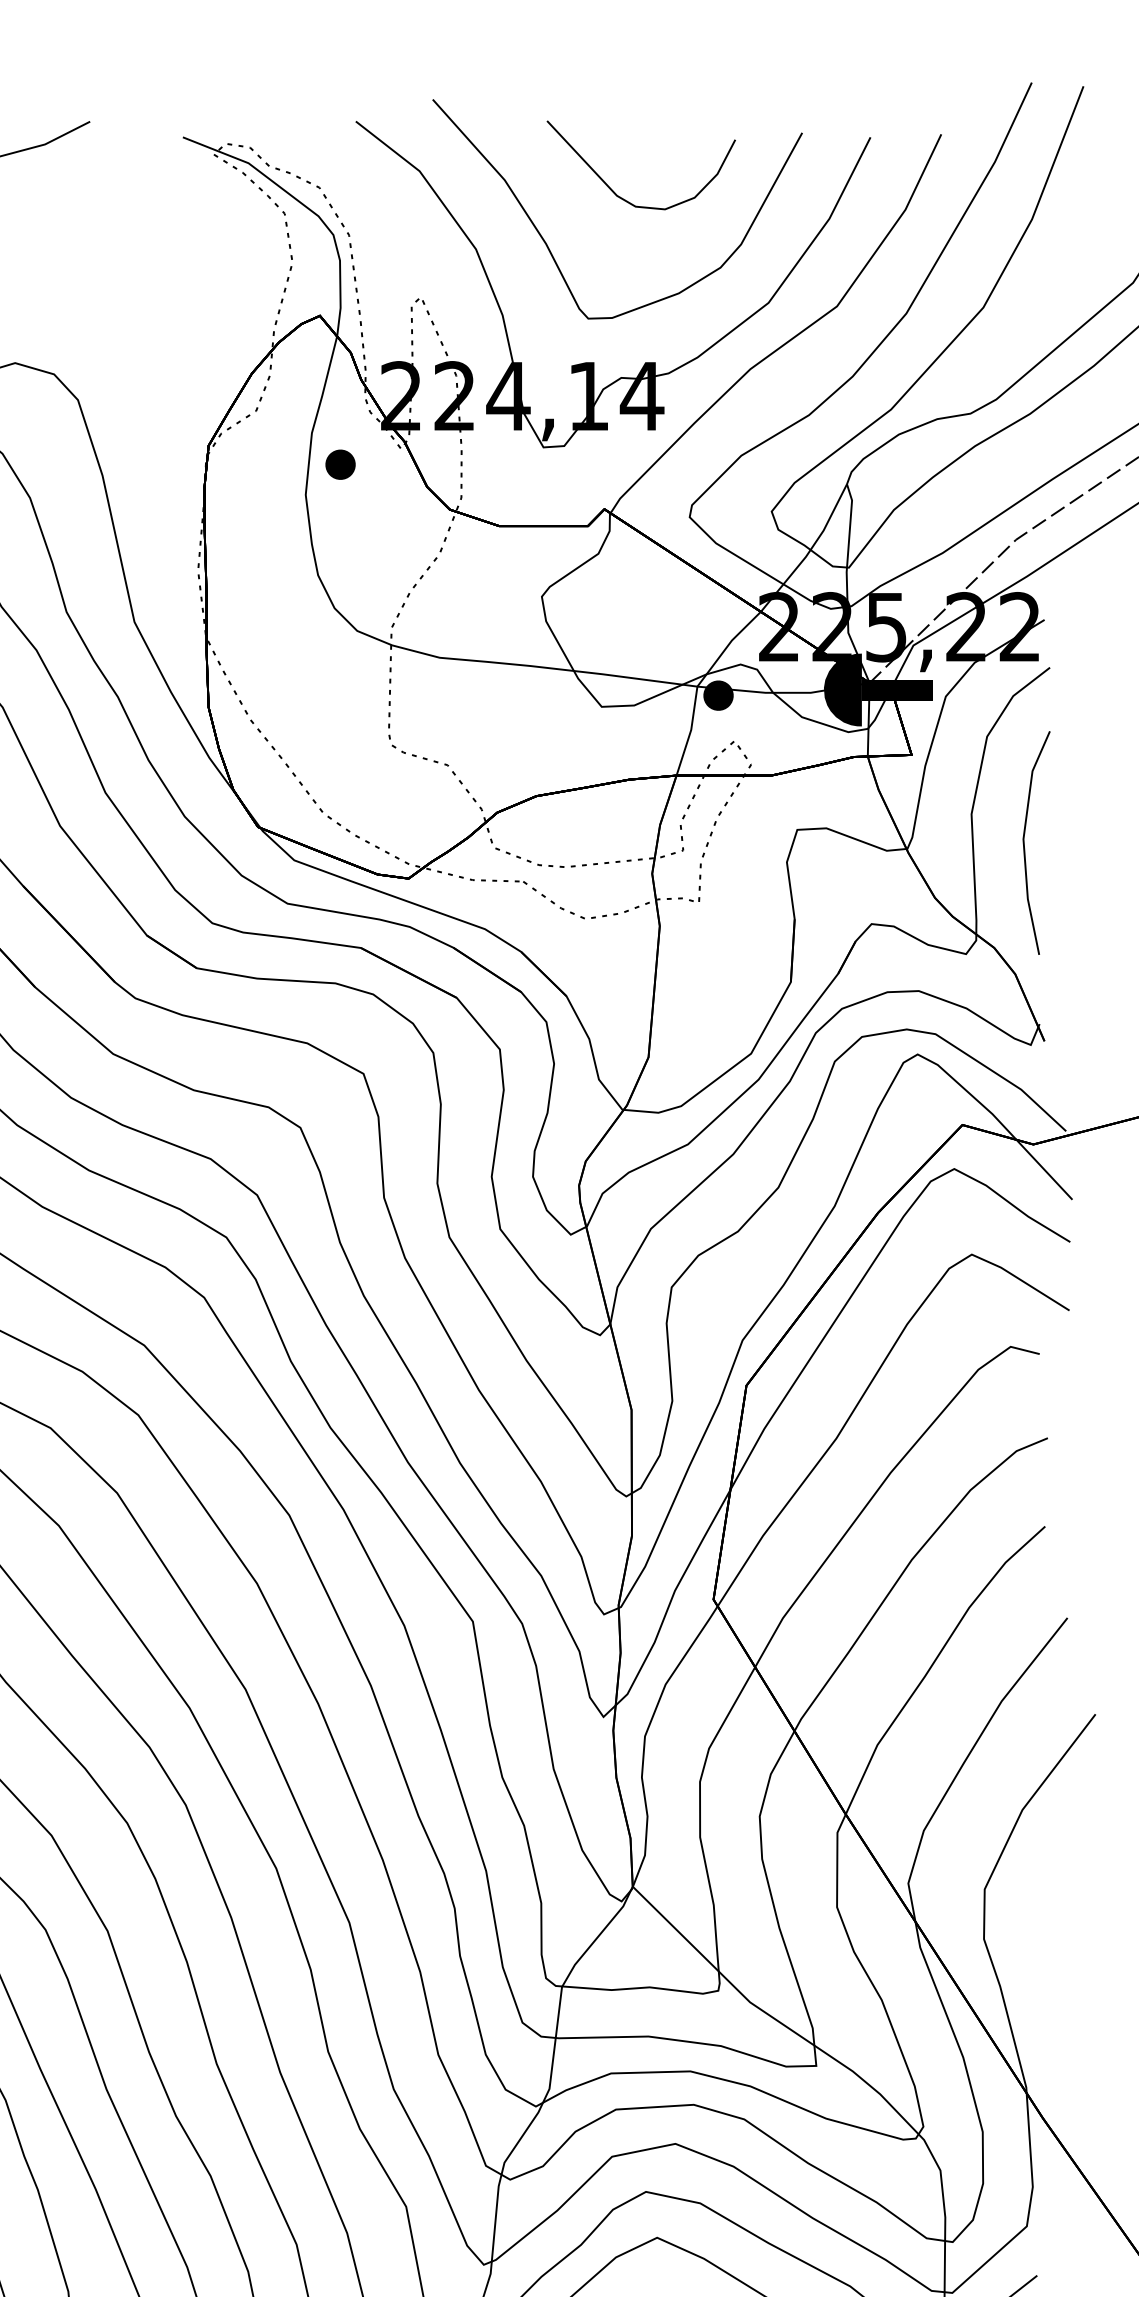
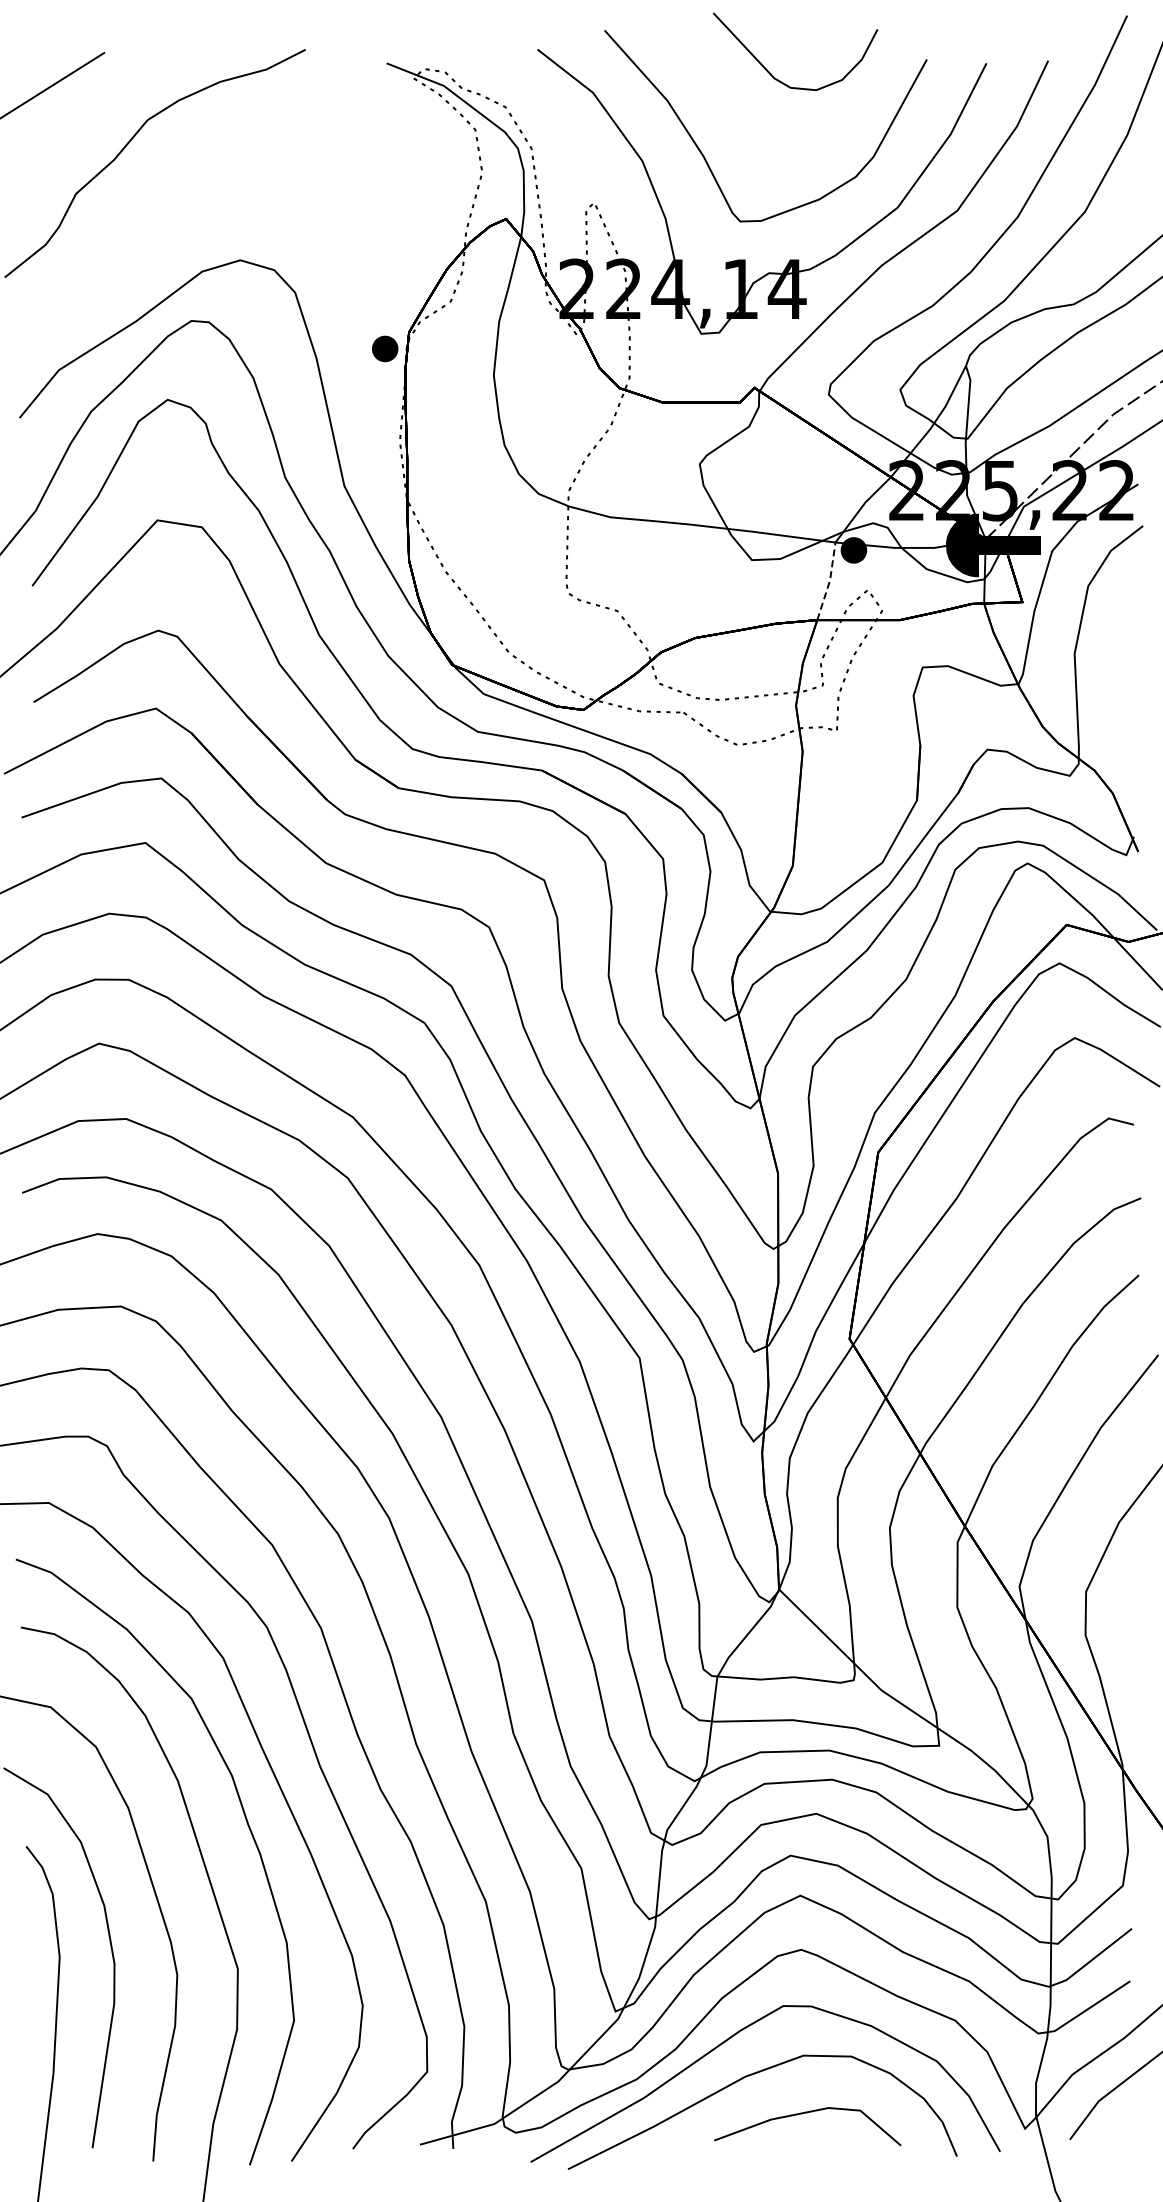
curve: (614, 191) -> (772, 74), moved
part: (340, 464) -> (385, 348), moved
line: (690, 731) -> (829, 581), solid -> dashed
line: (1025, 843) -> (1121, 679), removed

